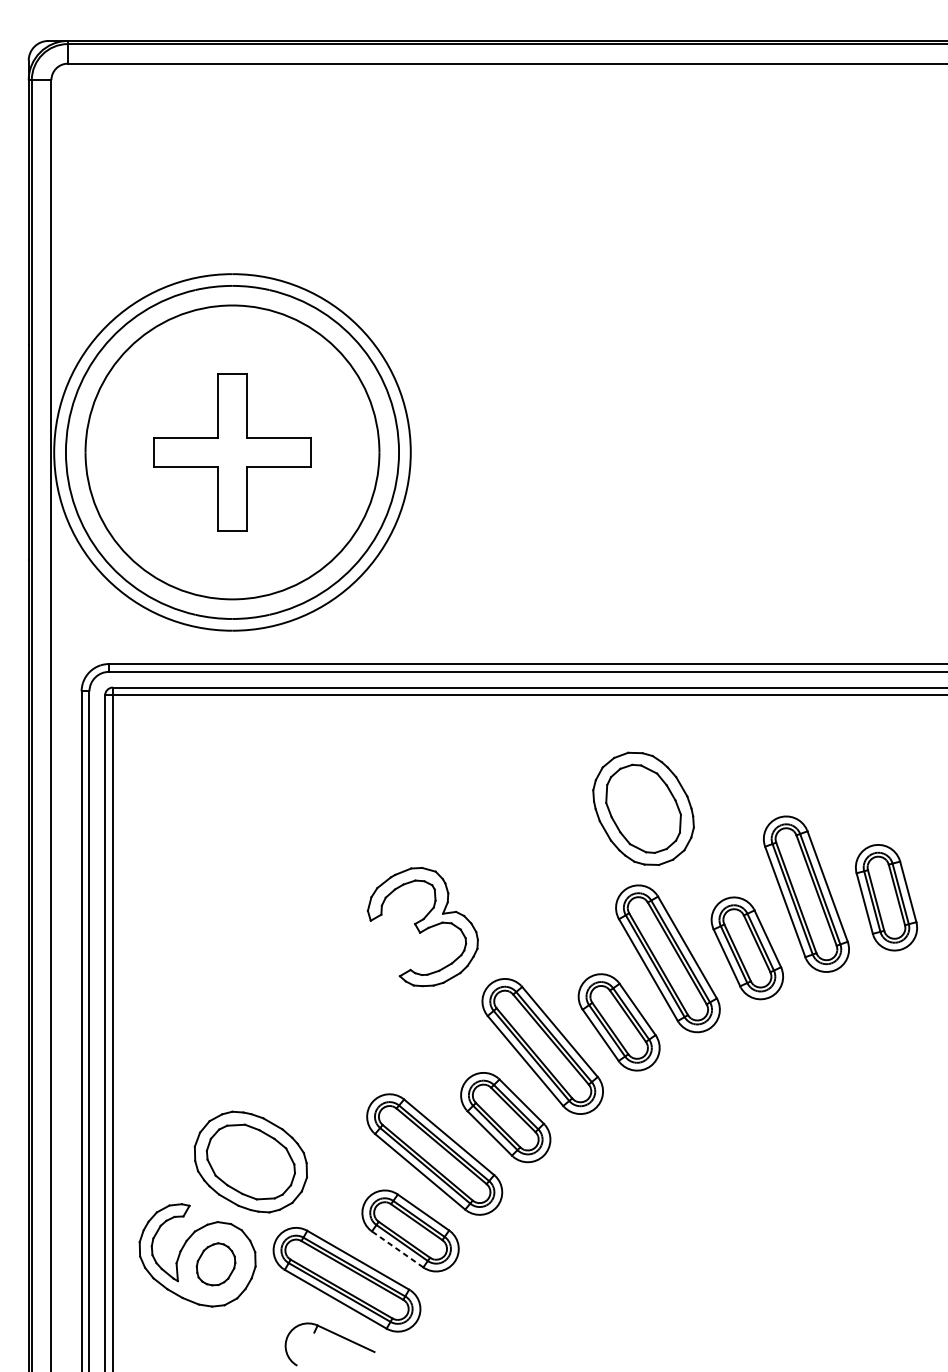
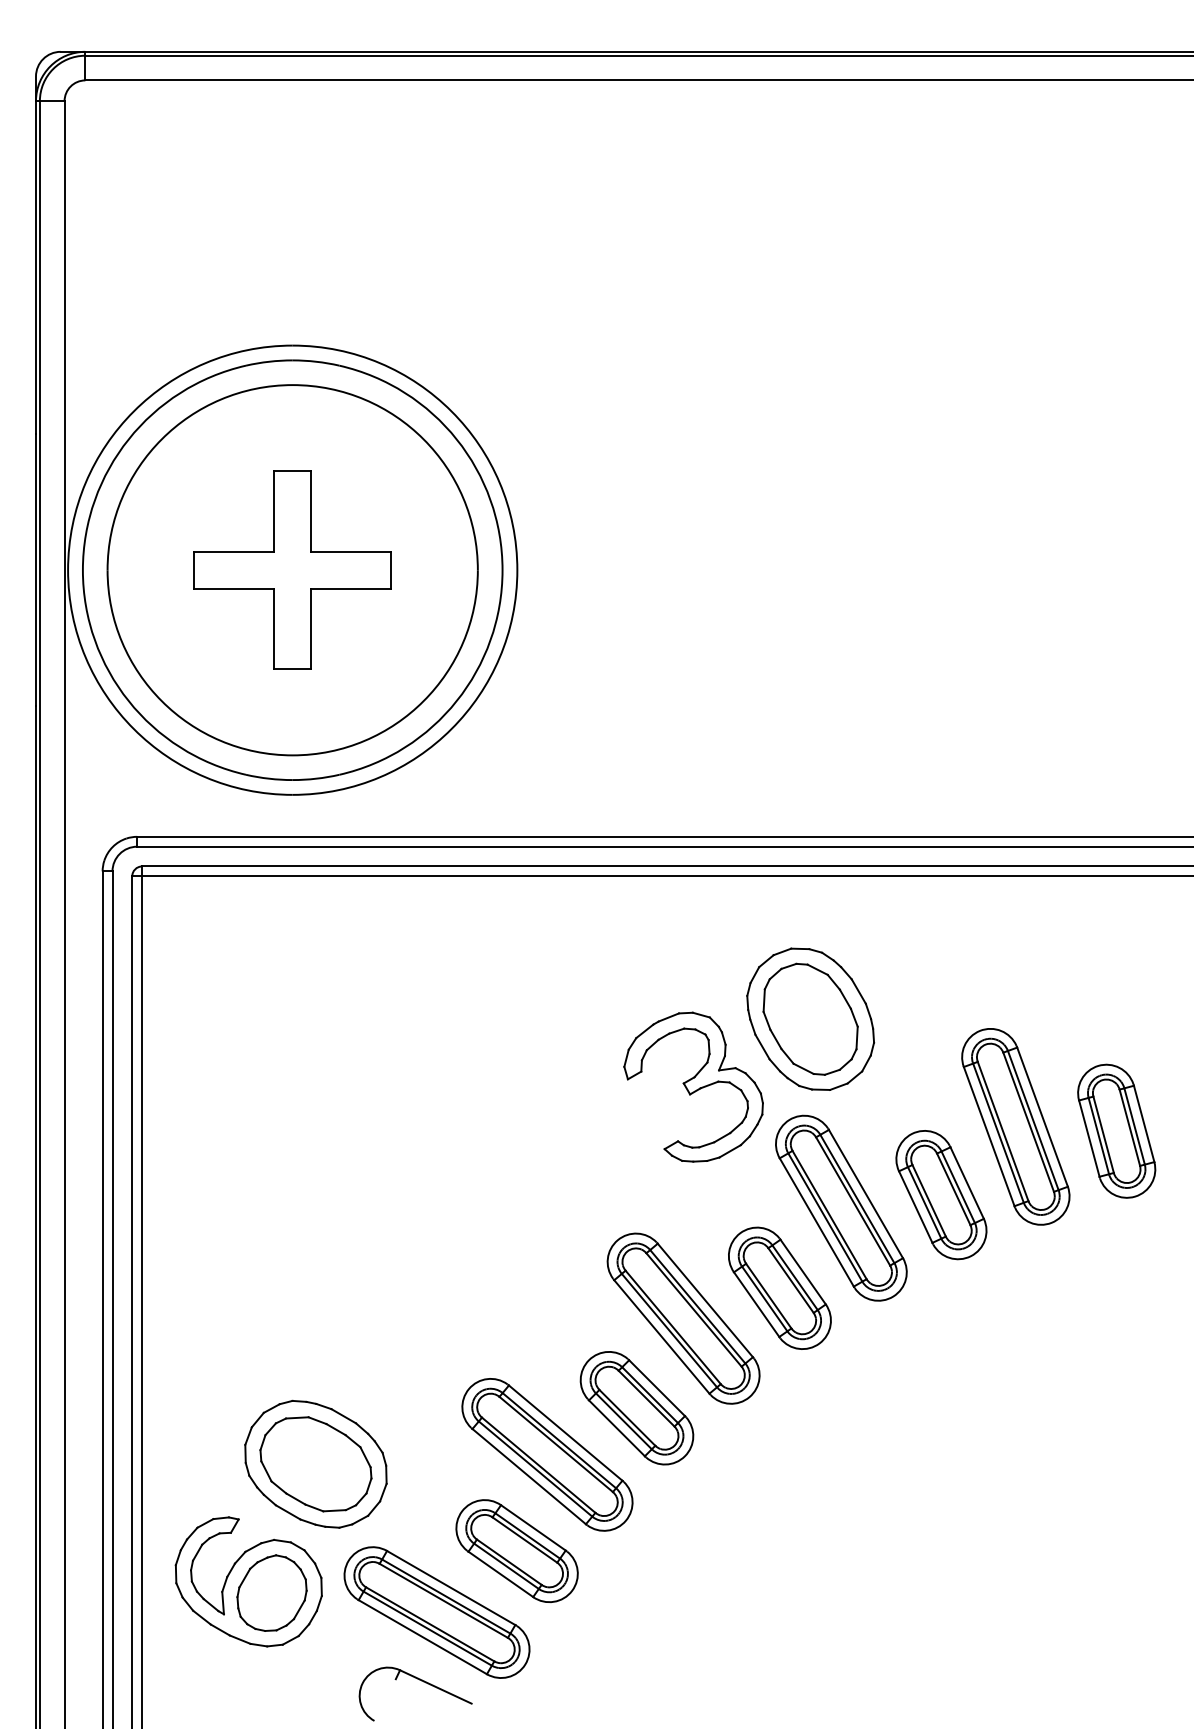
part: (422, 926) -> (693, 1086), moved
line: (397, 1249) -> (500, 1574), dashed -> solid
part: (215, 1263) -> (271, 1592), size x1.43

